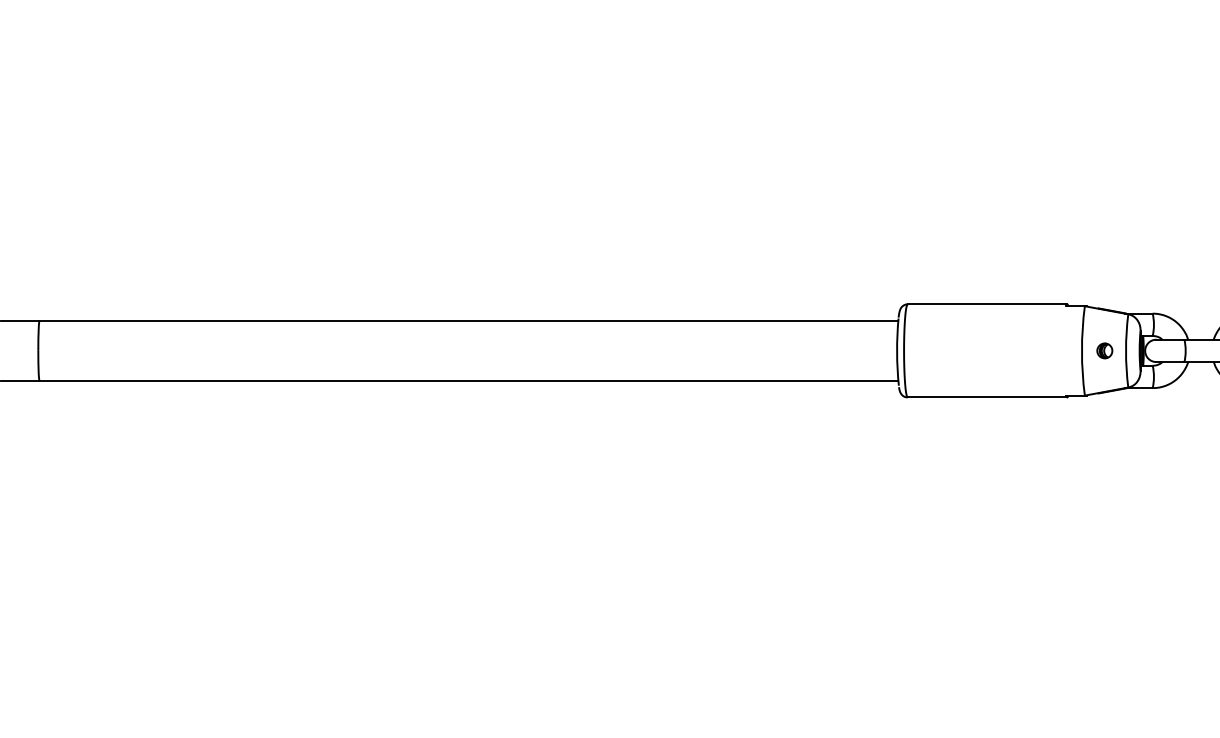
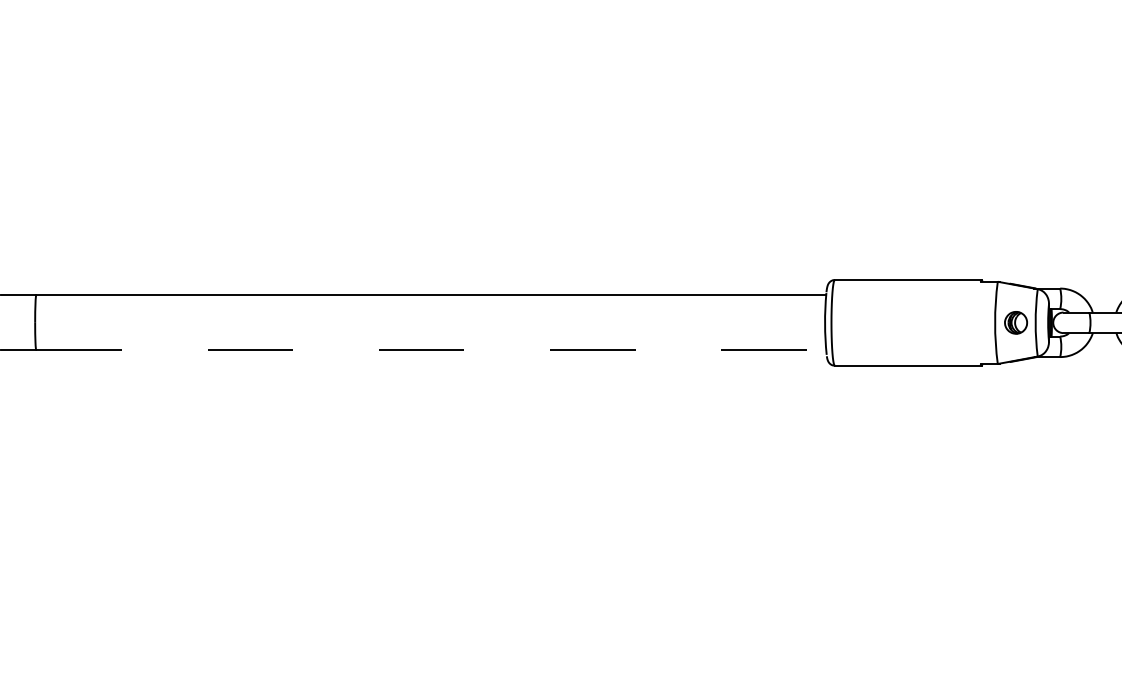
part: (1104, 350) -> (1015, 322), size x1.6
line: (469, 380) -> (431, 350), solid -> dashed

